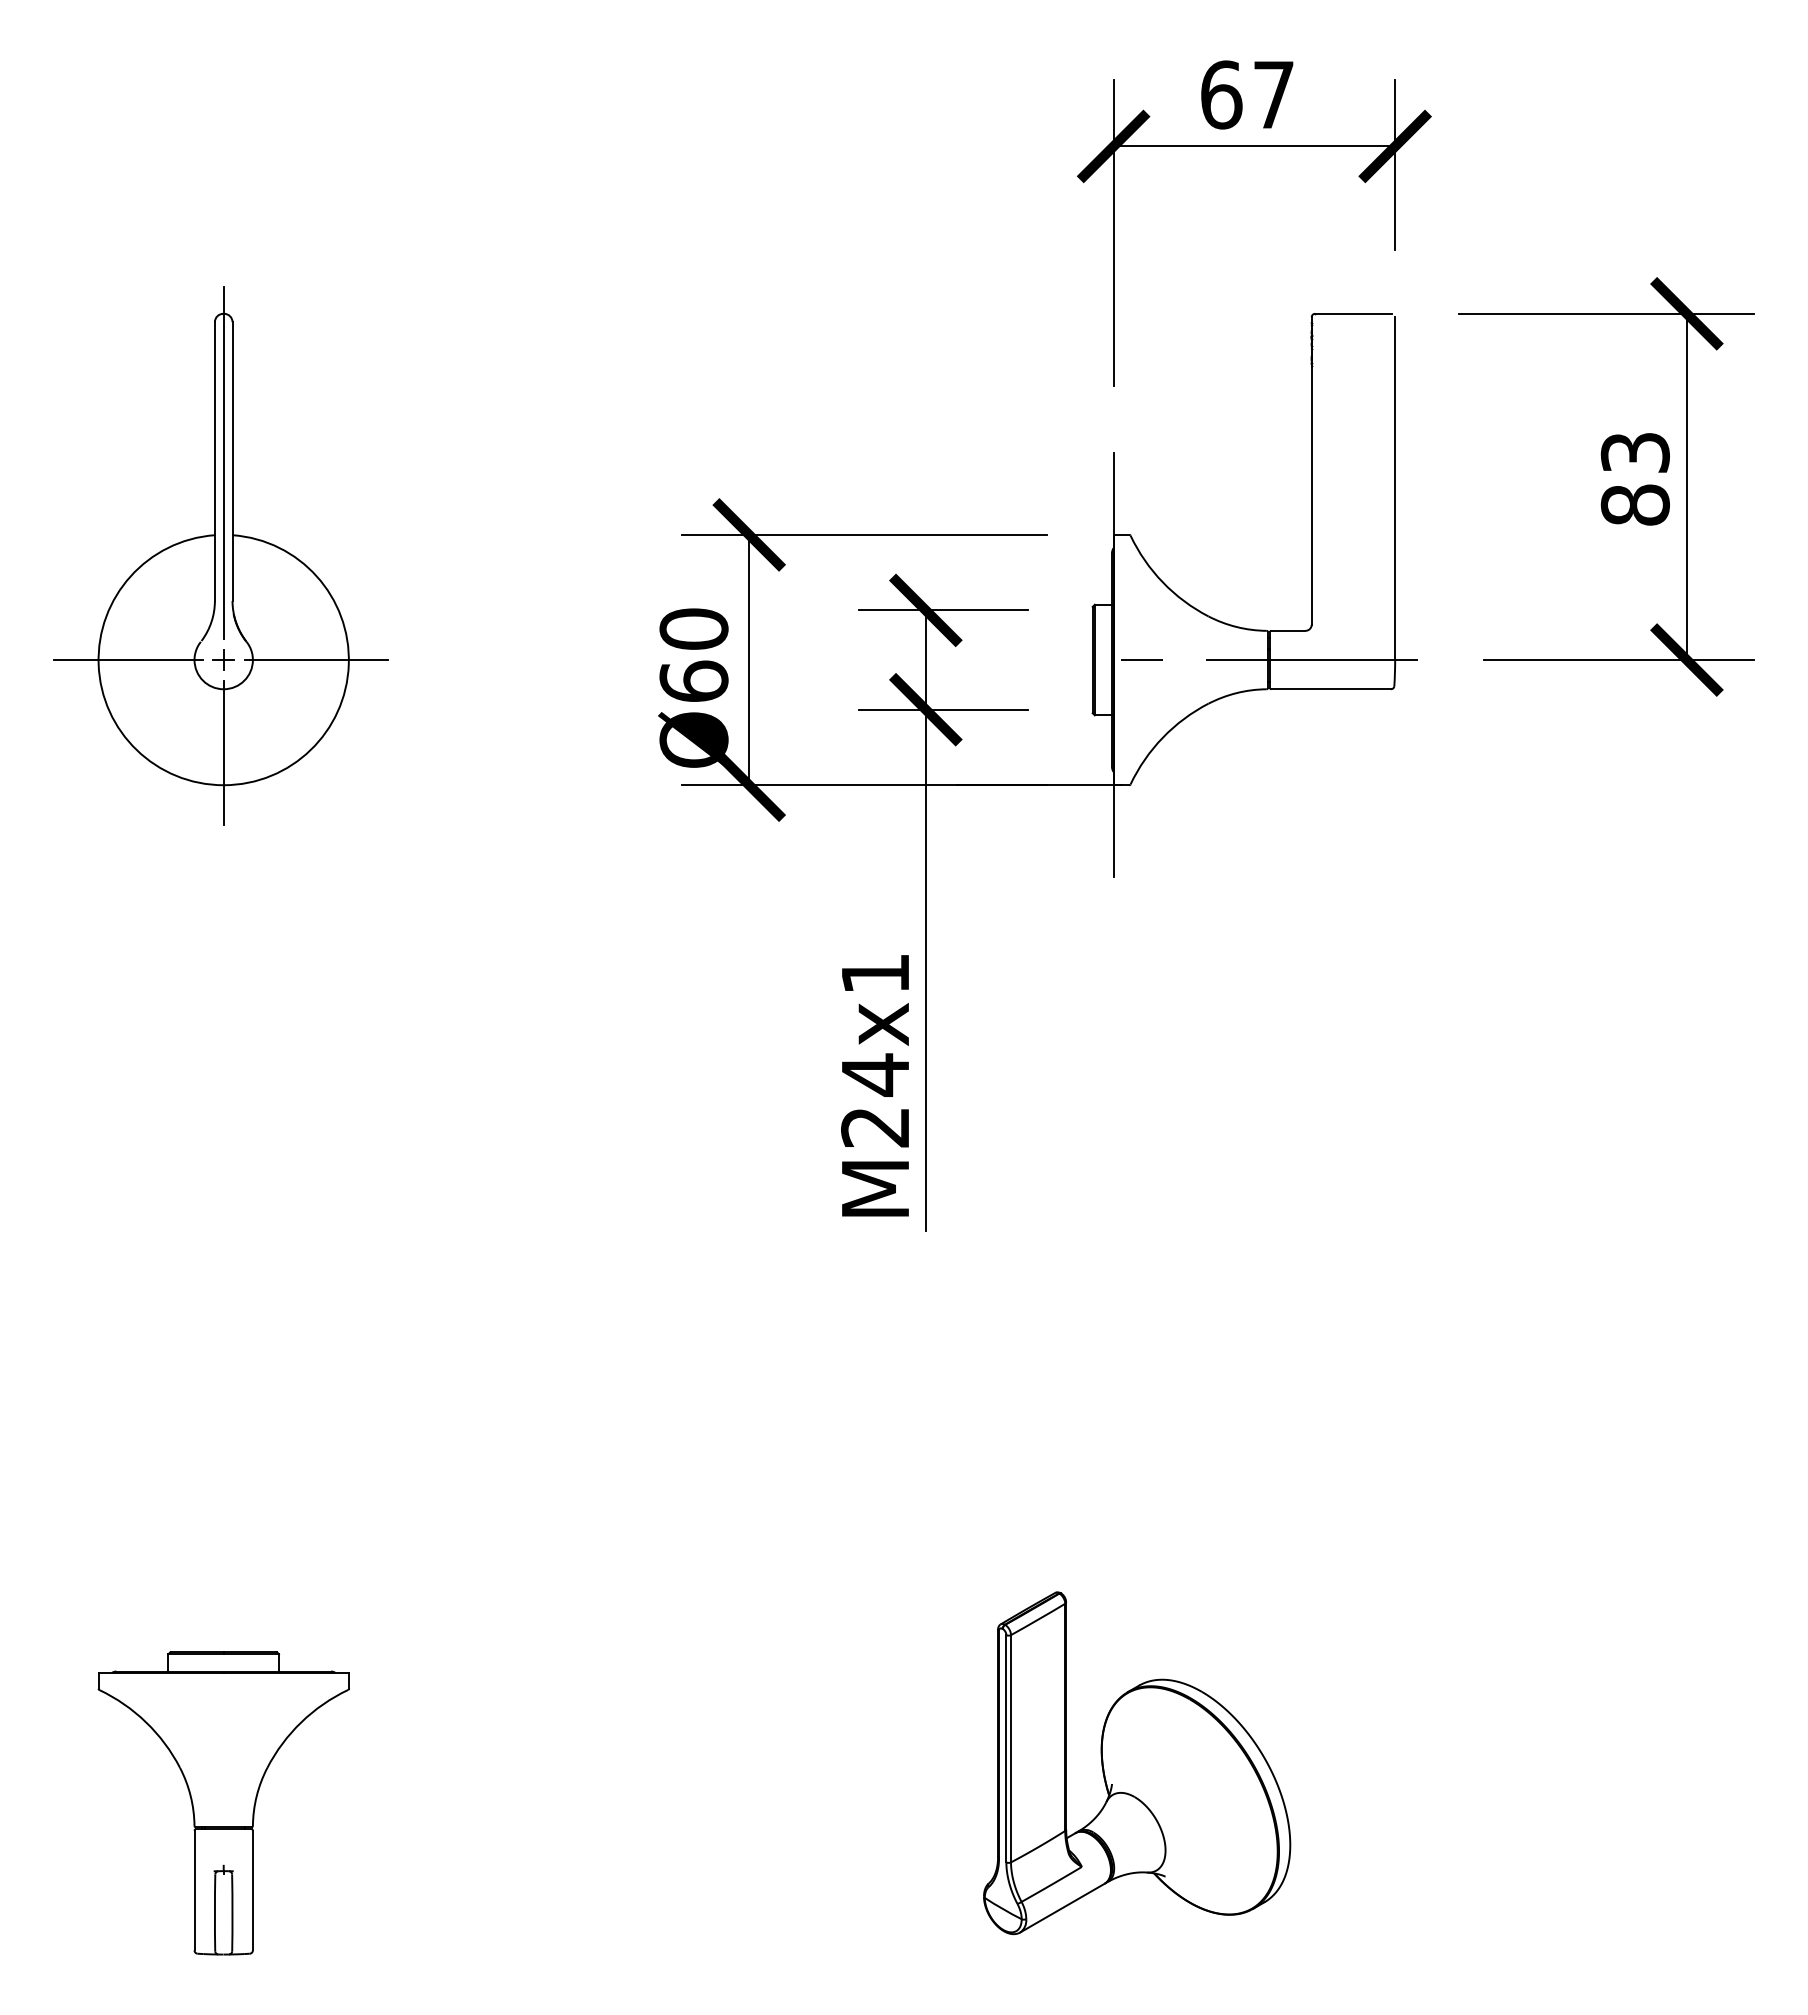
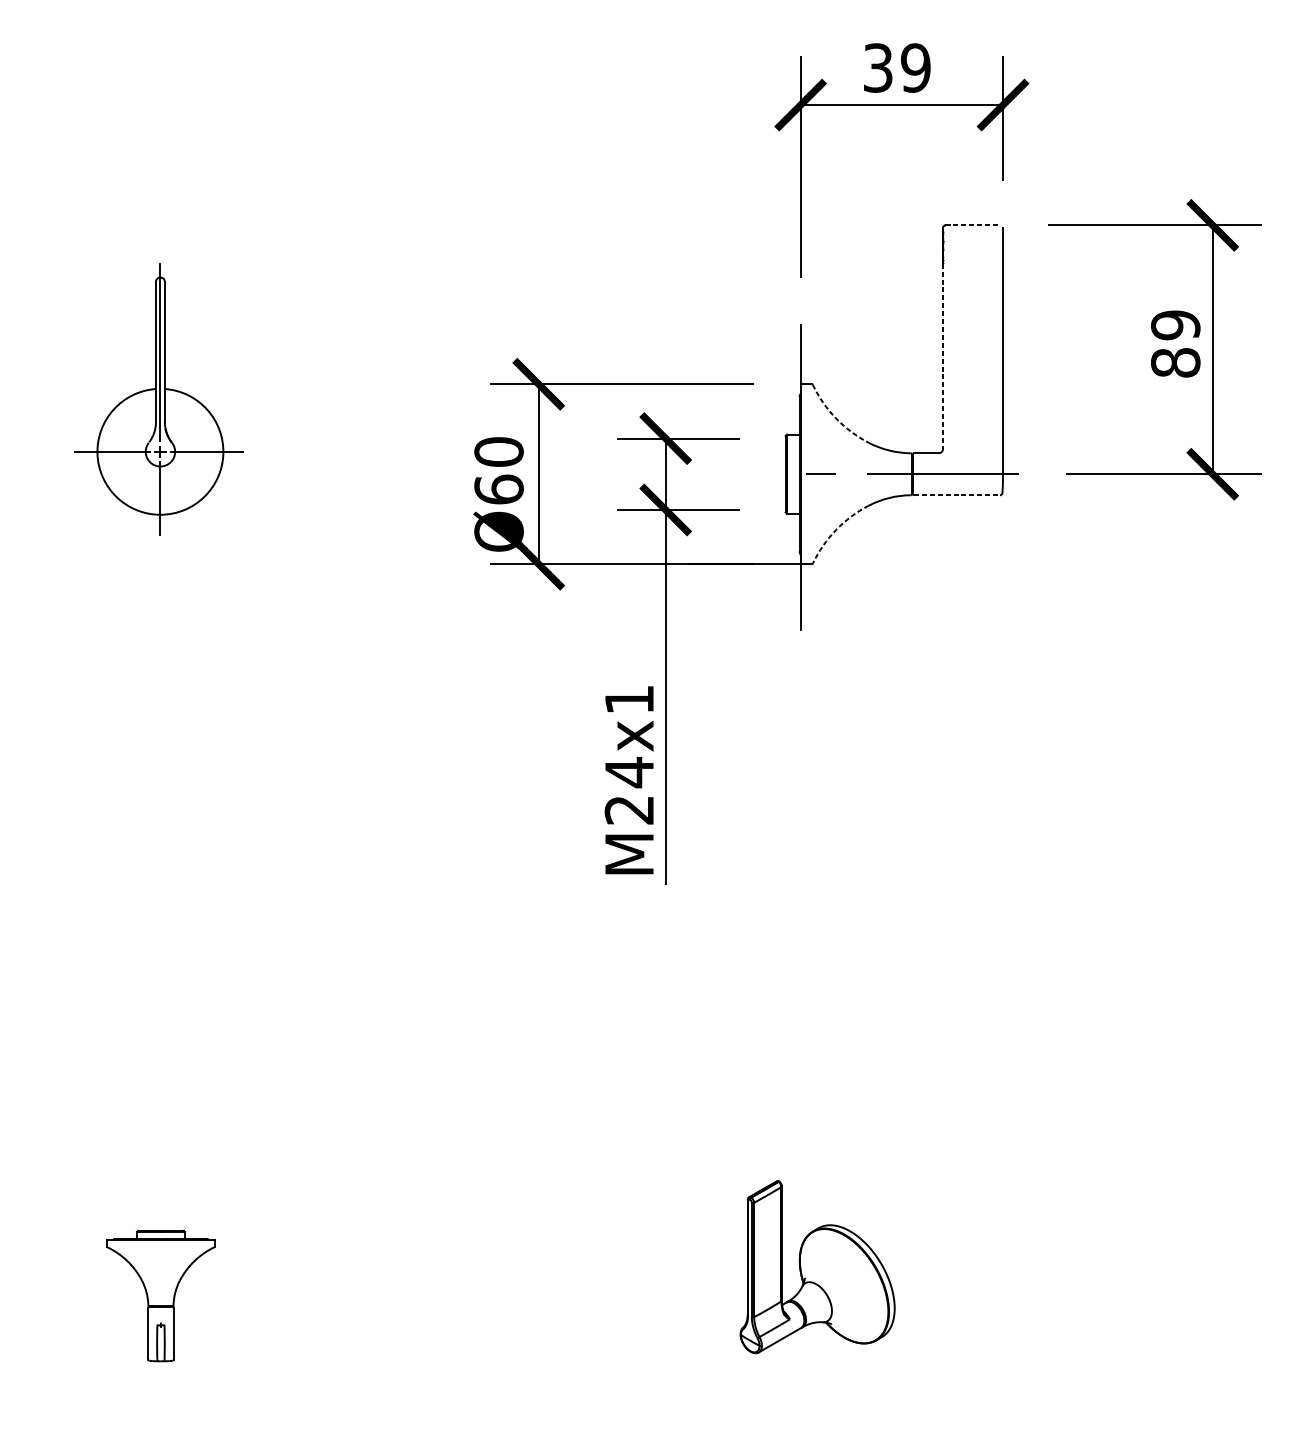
text: (1247, 94) -> (896, 67), 67 -> 39
line: (1353, 313) -> (973, 225), solid -> dashed
text: (1635, 452) -> (1175, 325), 83 -> 89
line: (1311, 495) -> (942, 355), solid -> dashed
part: (220, 555) -> (158, 399), size x0.7
arc: (1162, 582) -> (835, 418), solid -> dashed
line: (1331, 689) -> (957, 495), solid -> dashed
arc: (1162, 737) -> (835, 529), solid -> dashed
part: (1137, 1763) -> (817, 1267), size x0.7
part: (223, 1803) -> (160, 1296), size x0.6

